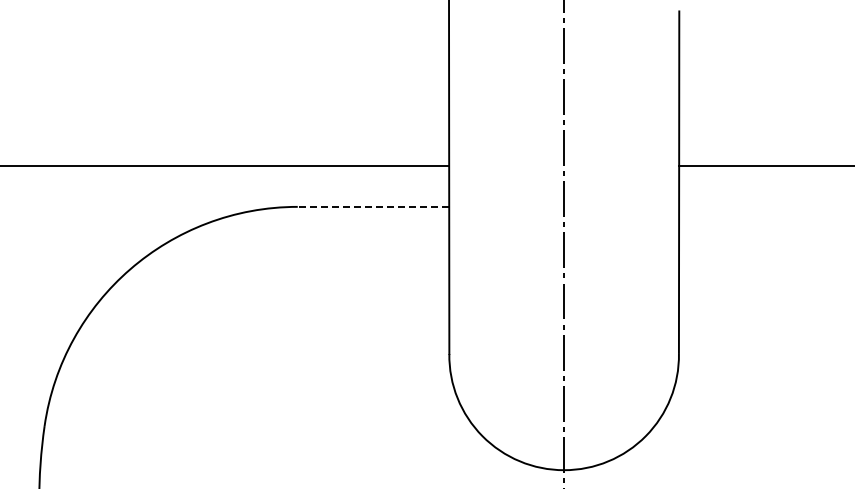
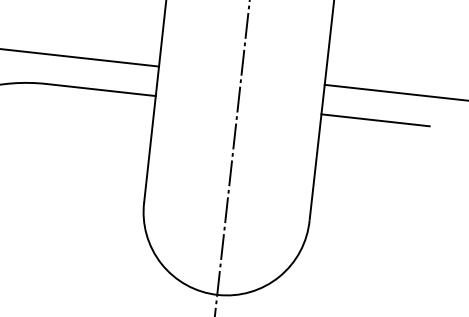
line: (373, 206) -> (101, 89), dashed -> solid
line: (754, 206) -> (375, 120), added

